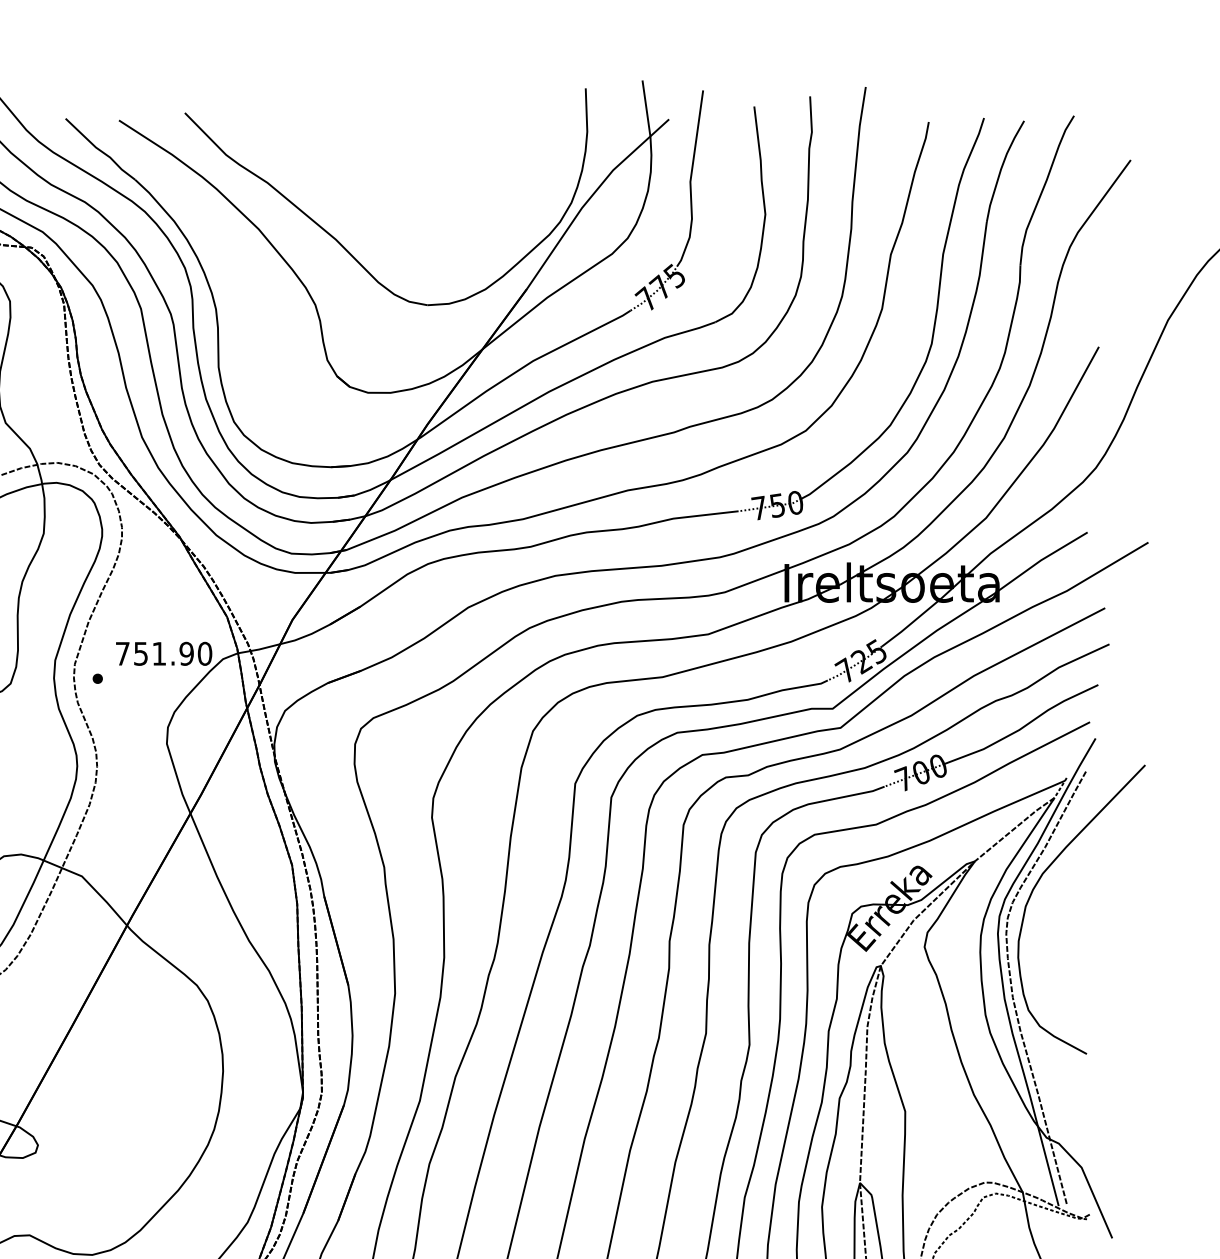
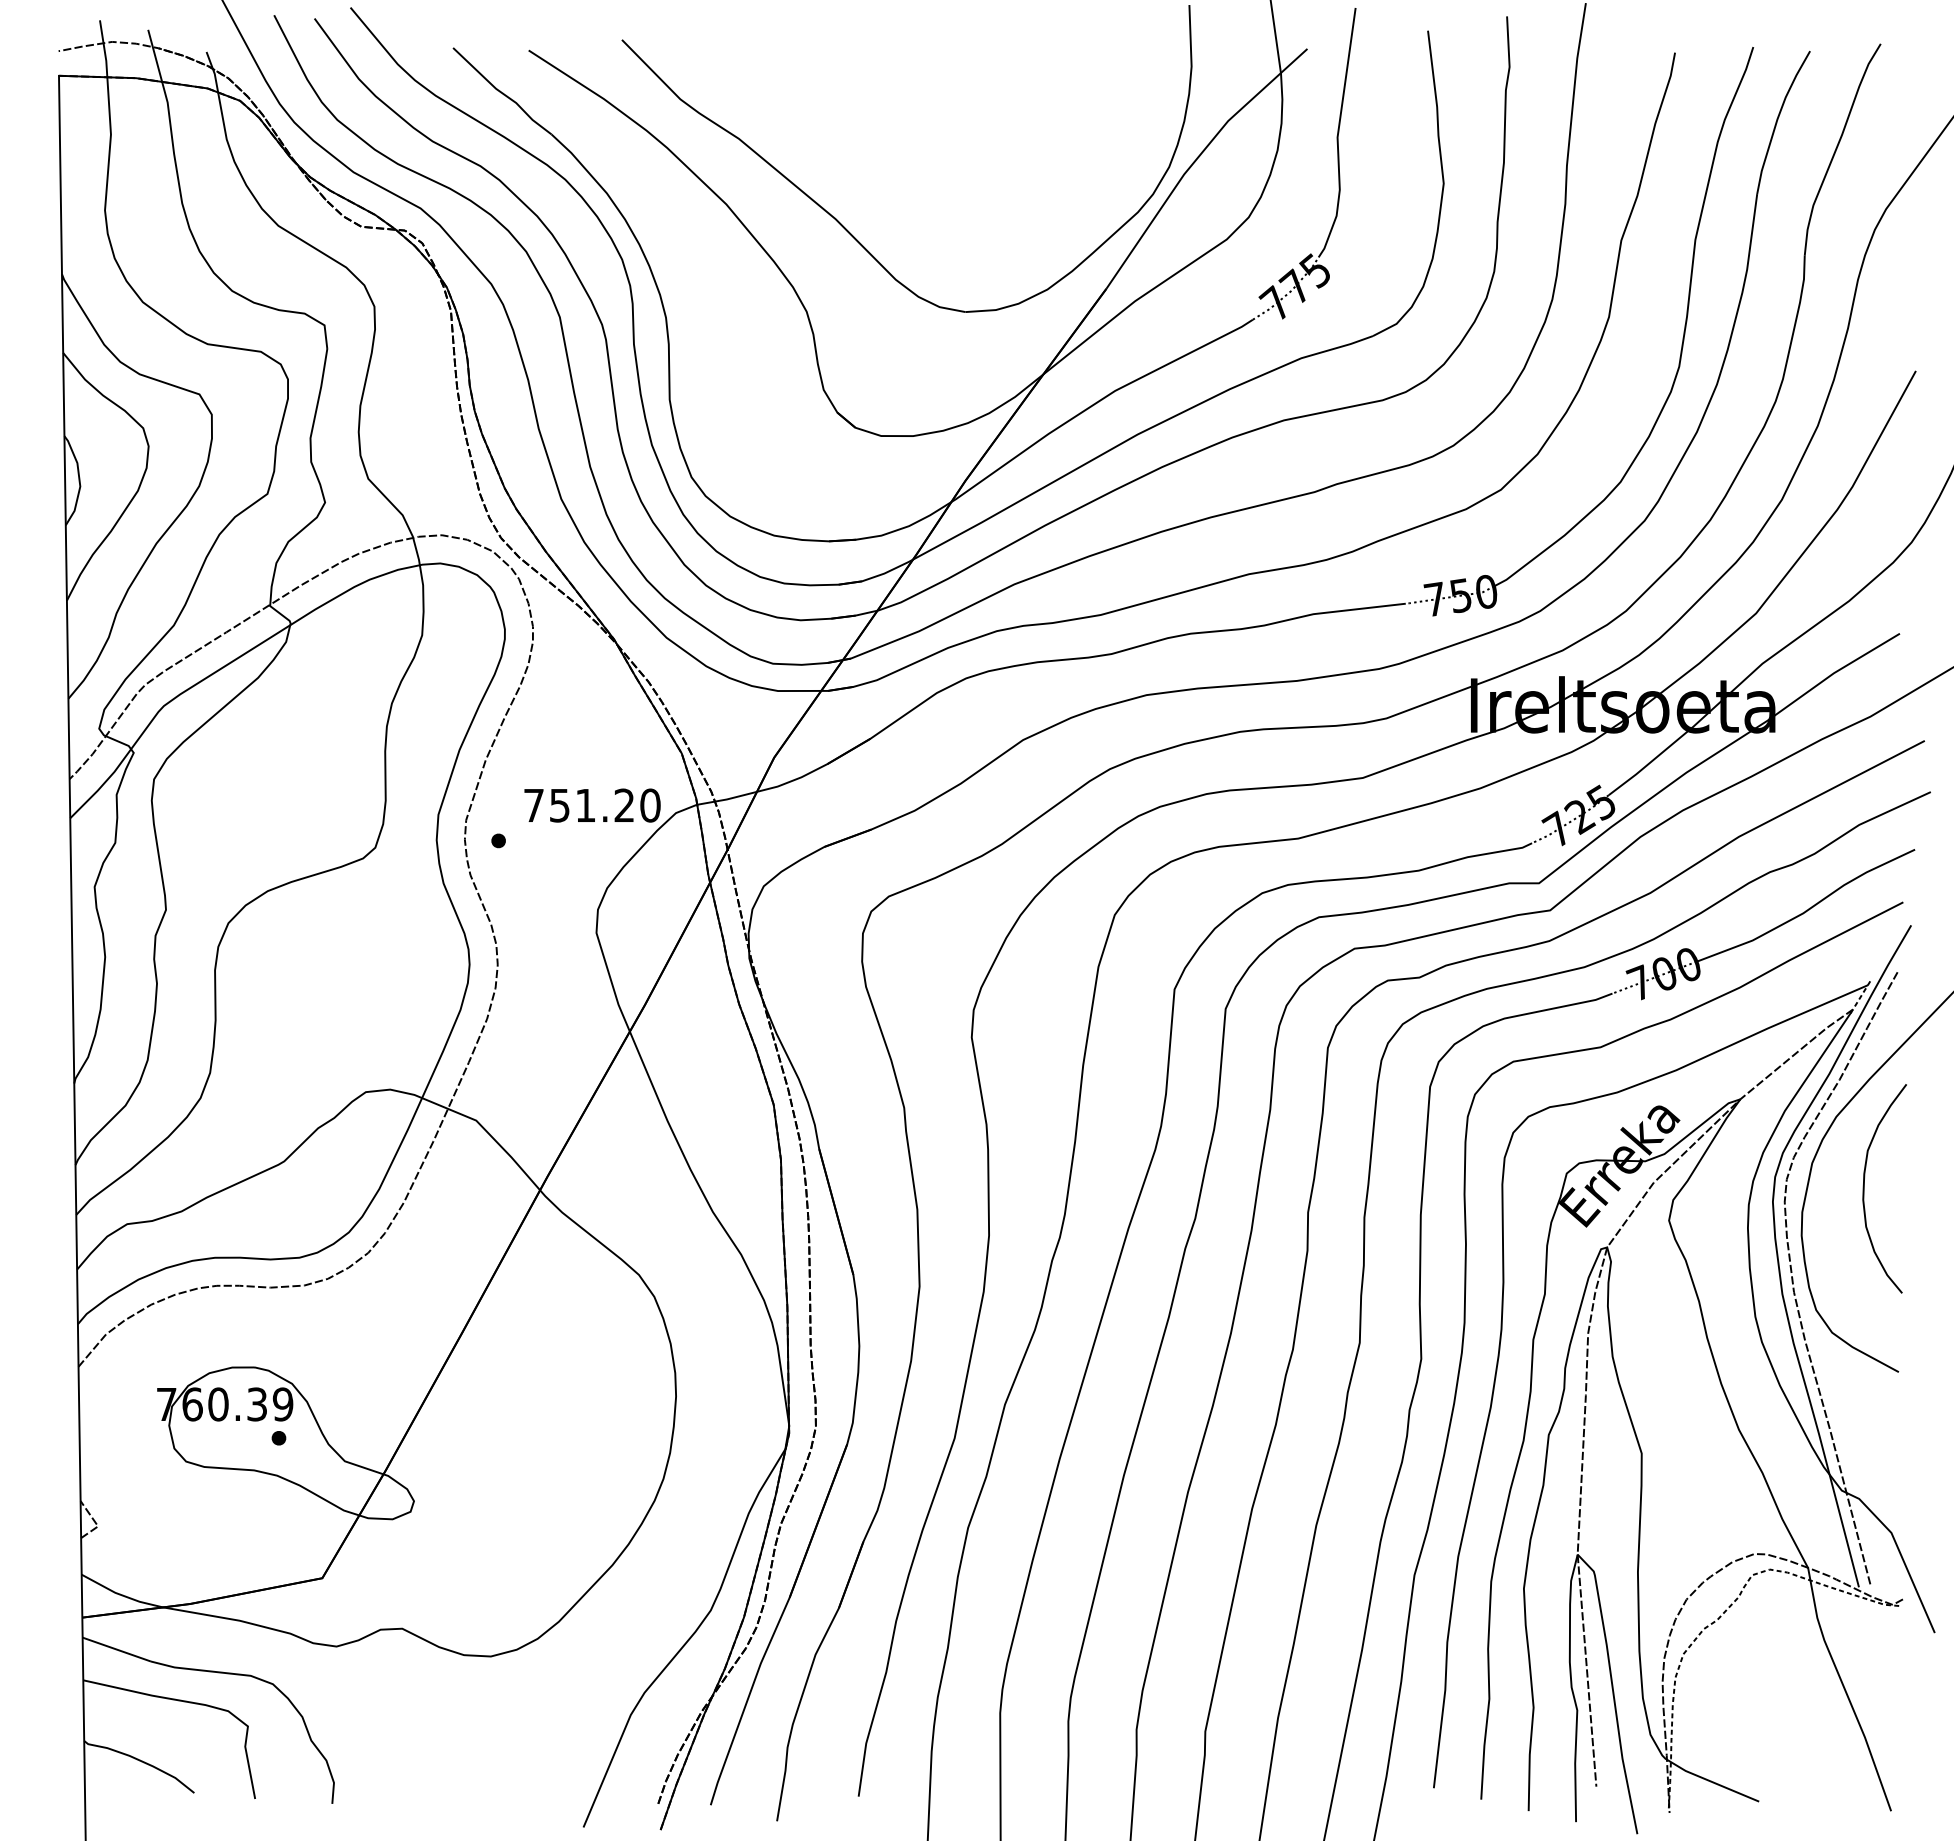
text: (186, 653) -> (624, 805), 751.90 -> 751.20
curve: (1062, 924) -> (1864, 1188), added

